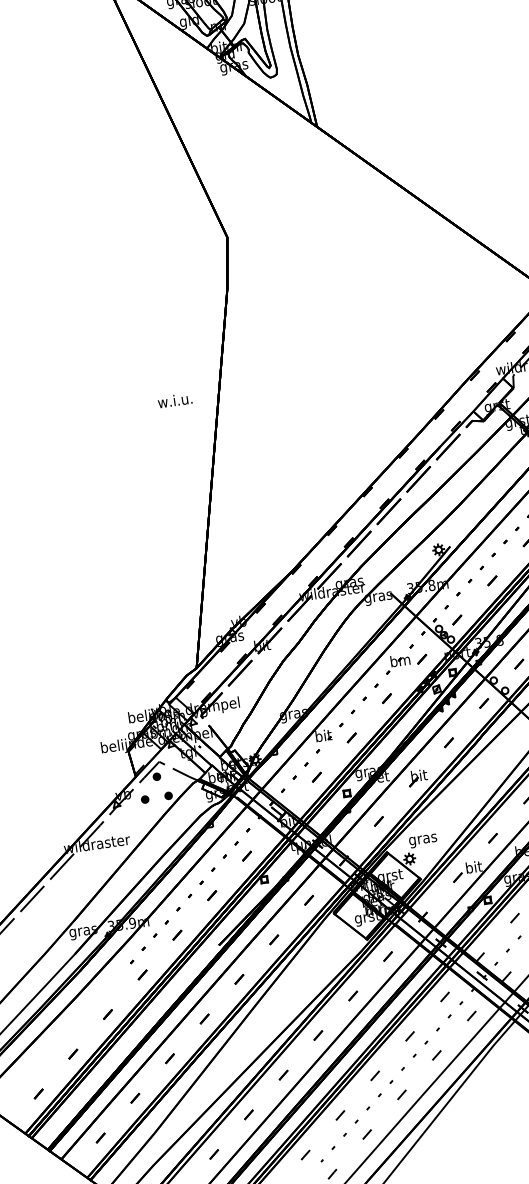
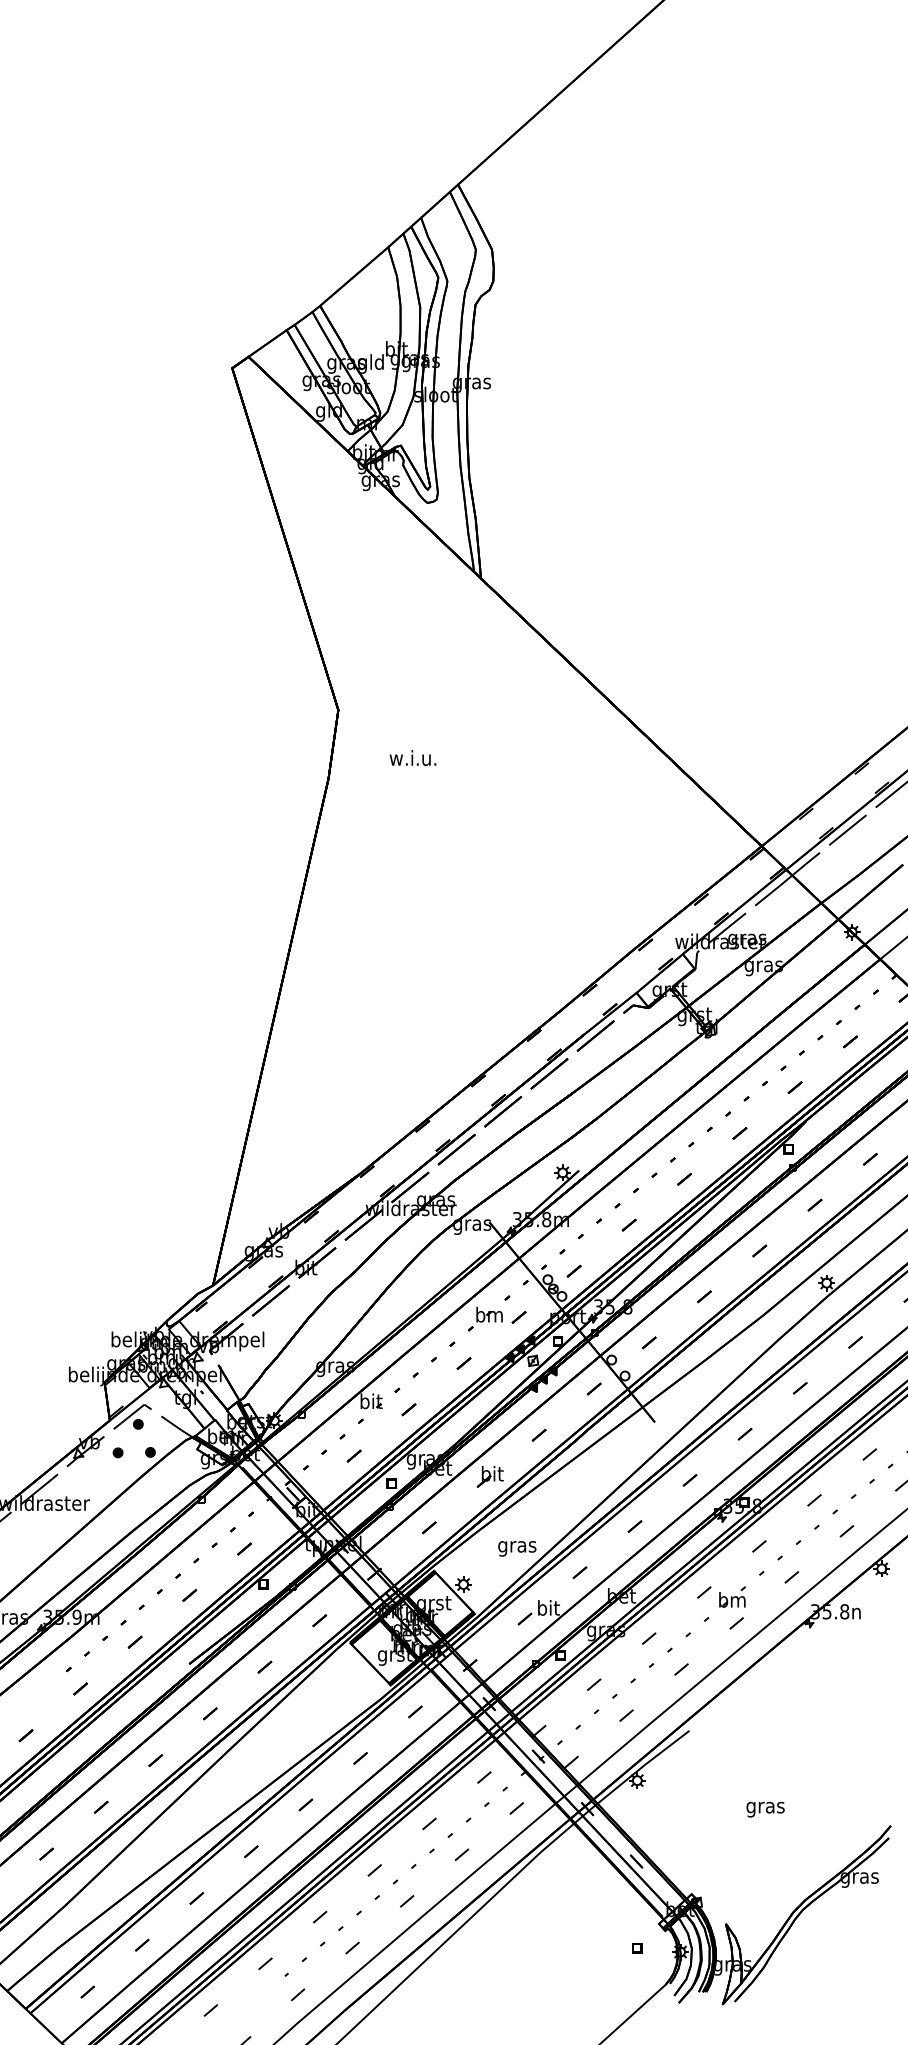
text: (174, 400) -> (412, 757), moved
text: (423, 840) -> (517, 1548), moved

